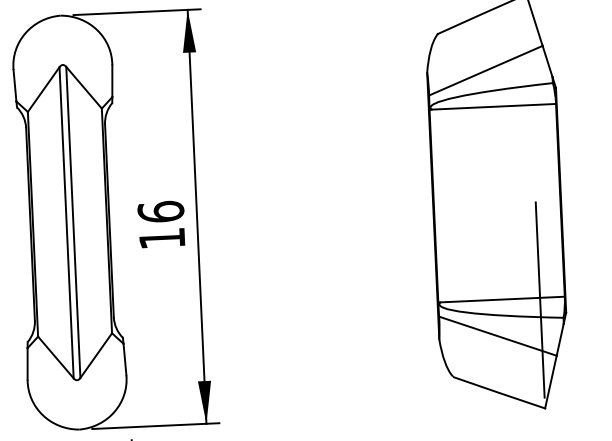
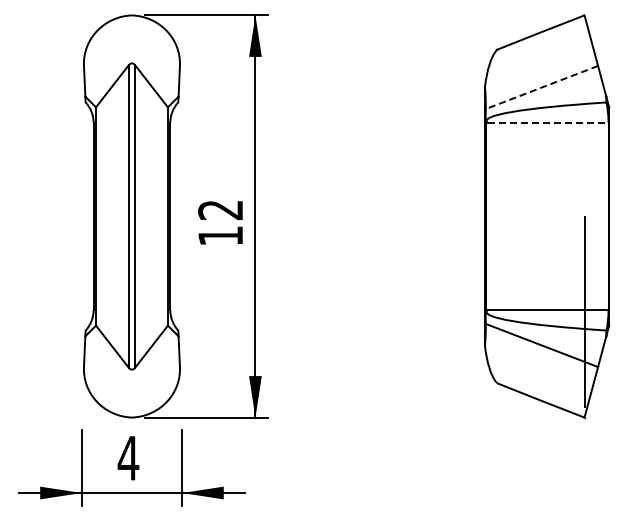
line: (485, 70) -> (541, 87), solid -> dashed
line: (494, 106) -> (548, 122), solid -> dashed
text: (160, 211) -> (220, 209), 16 -> 12

